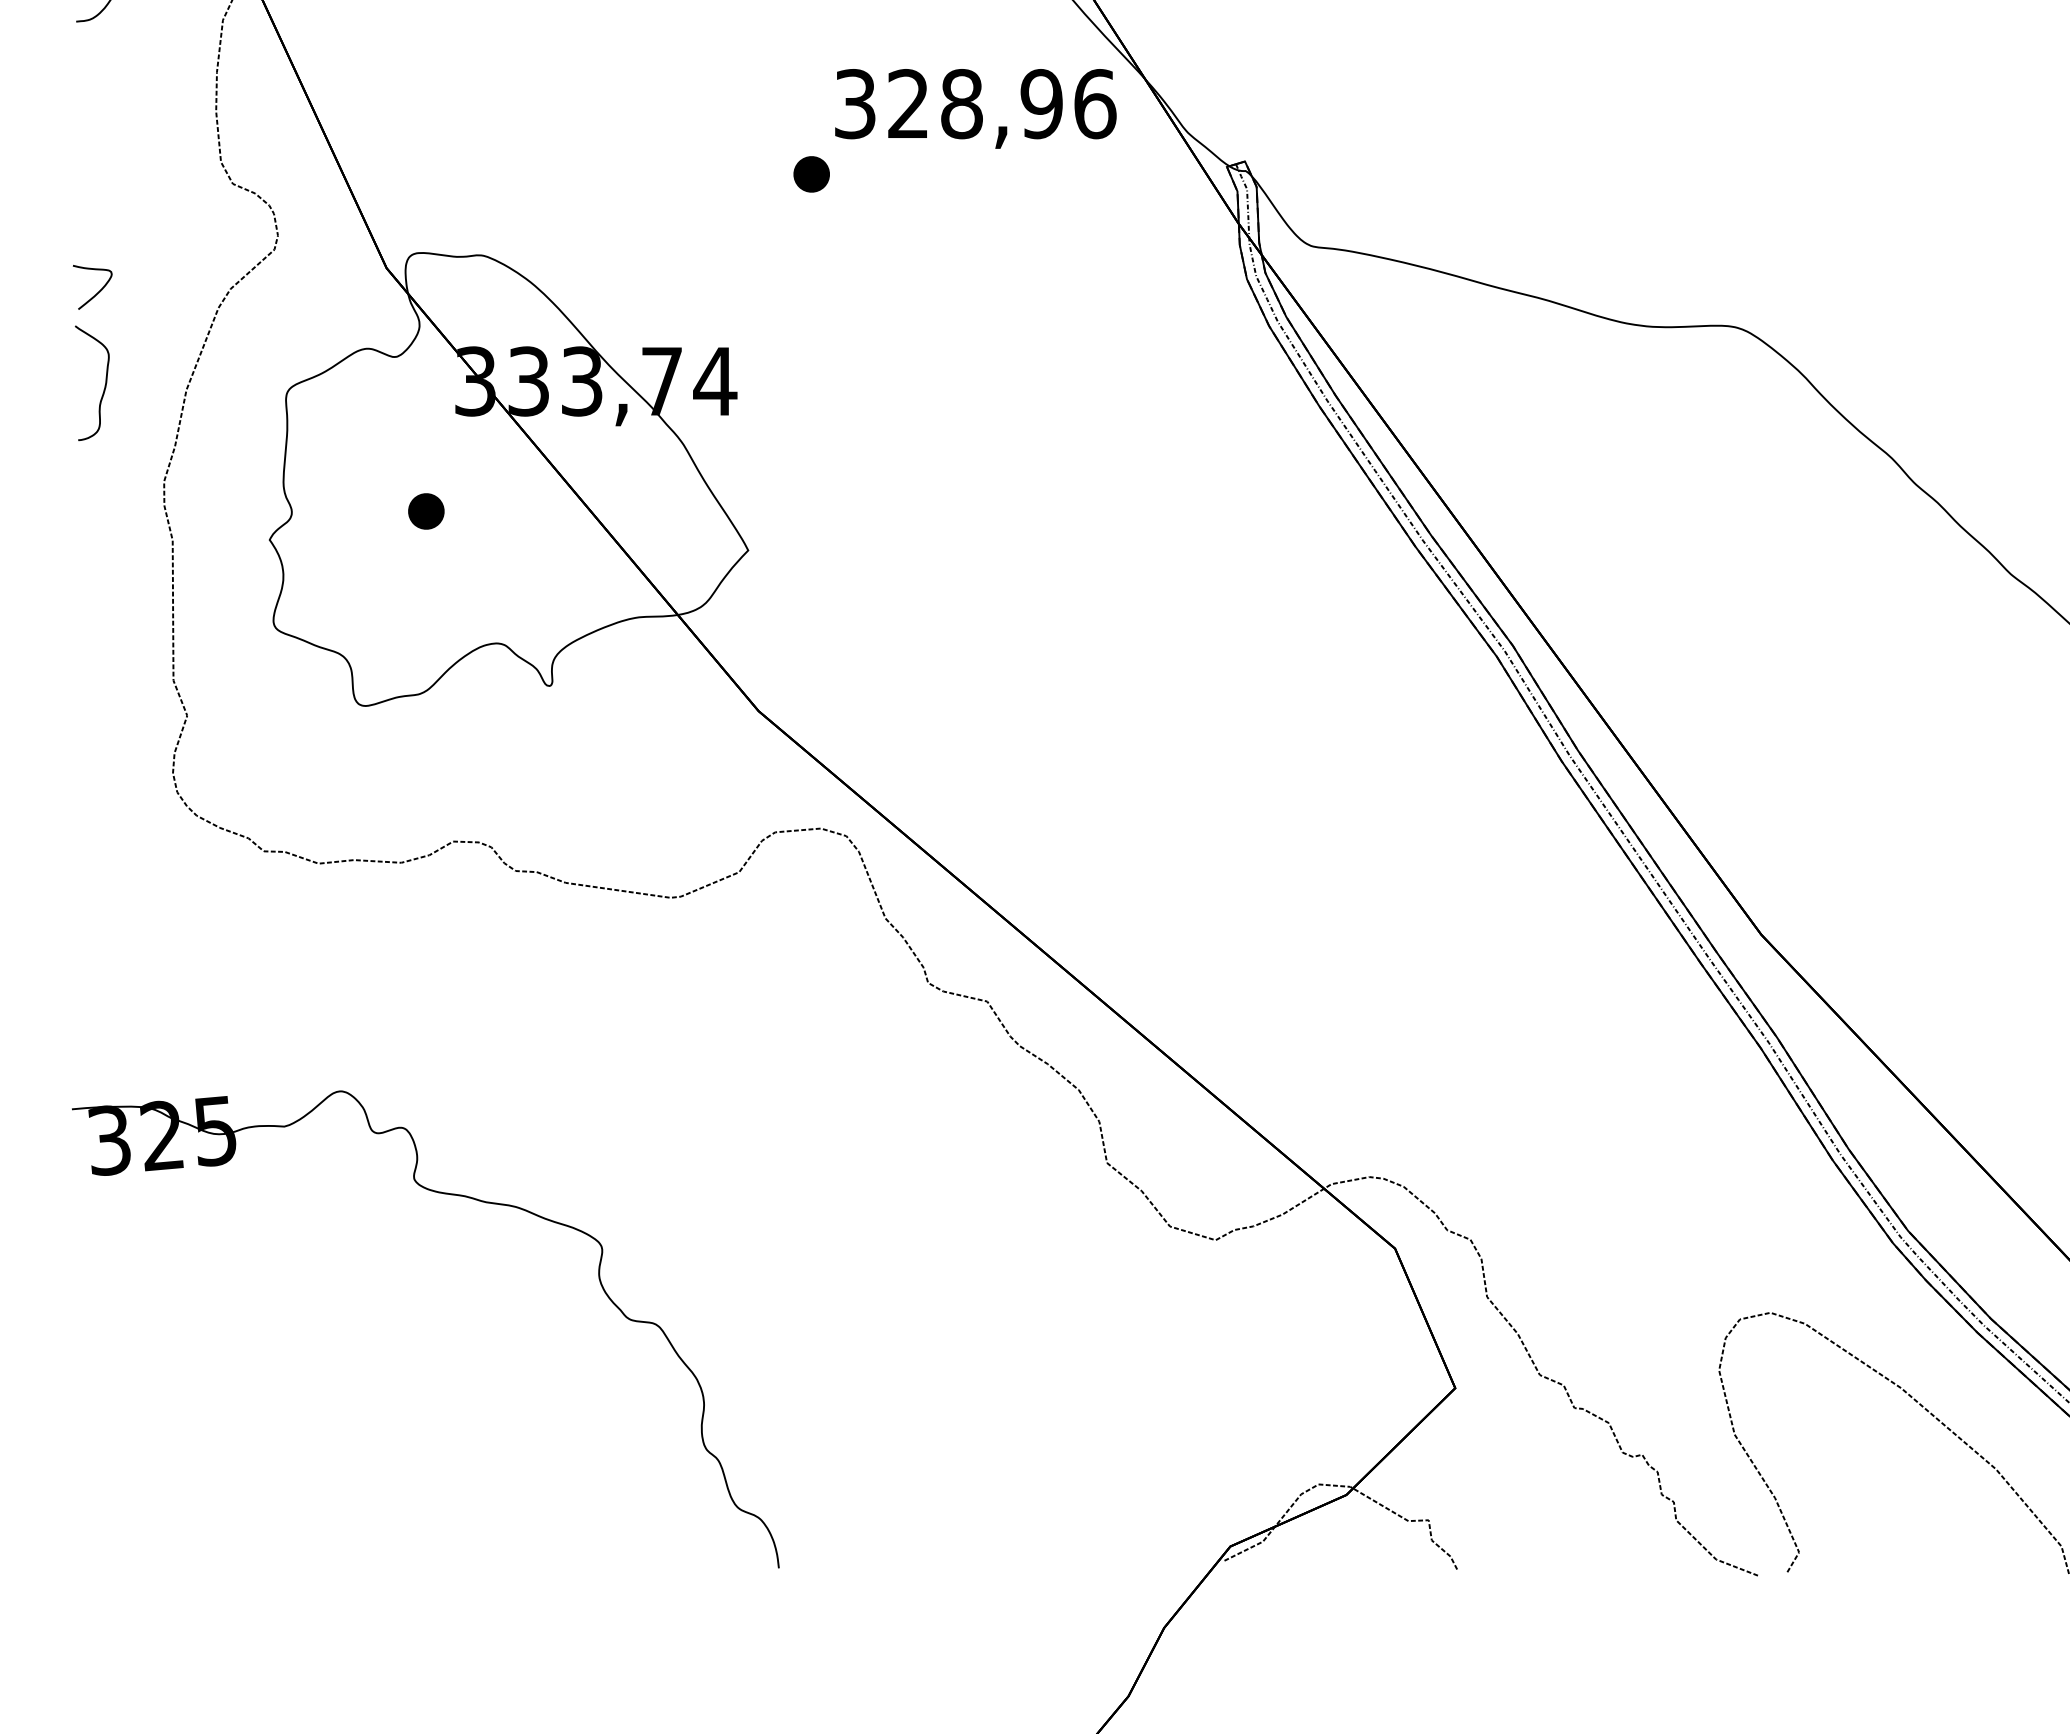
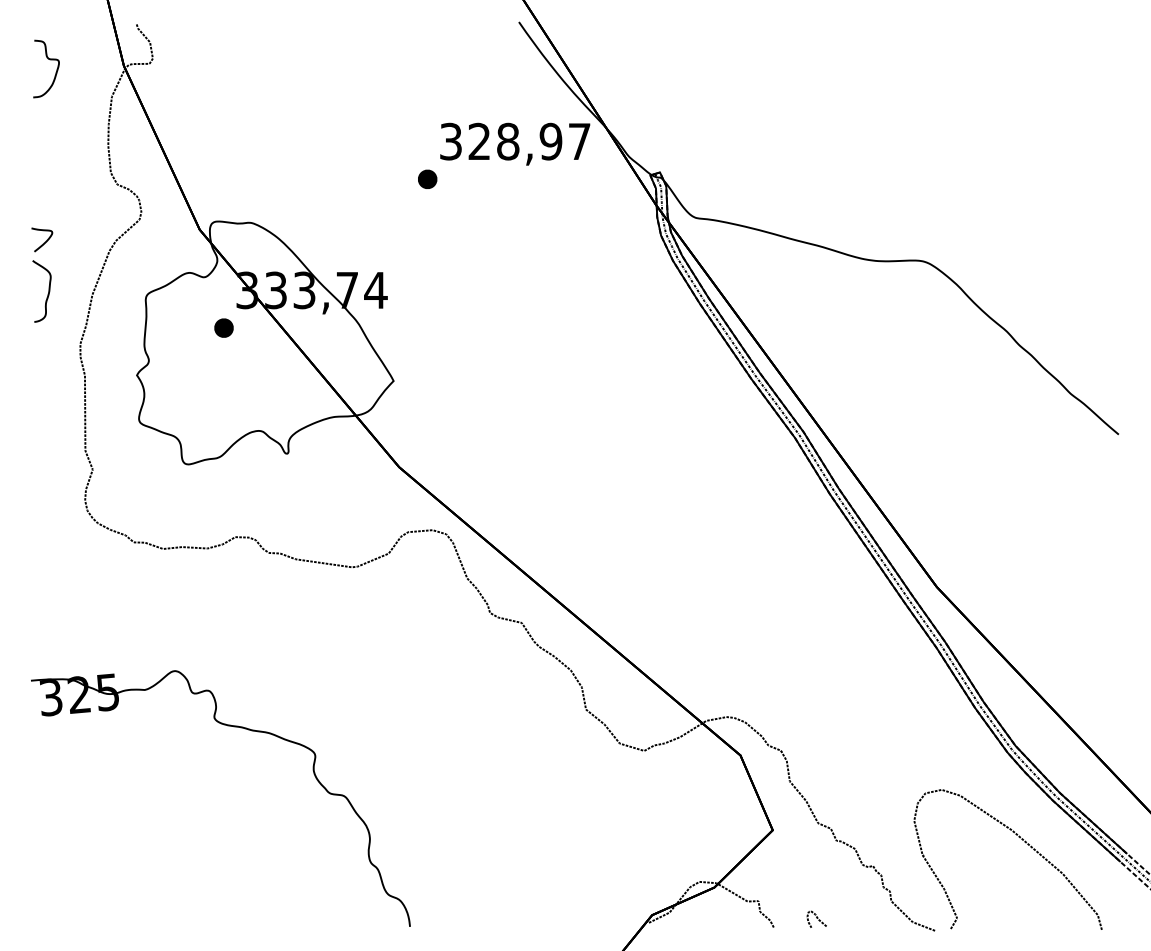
text: (1094, 103) -> (579, 141), 328,96 -> 328,97
part: (425, 510) -> (223, 327), moved
curve: (1536, 1552) -> (816, 918), added

